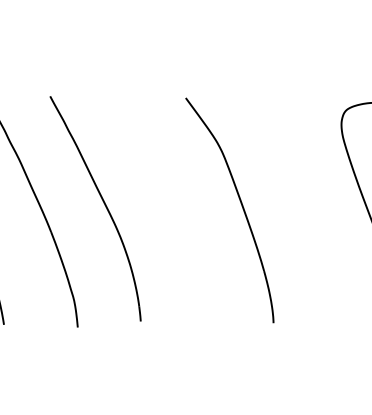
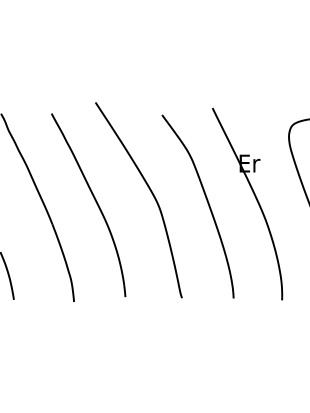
curve: (171, 193) -> (150, 192), added
part: (301, 204) -> (256, 201), added

